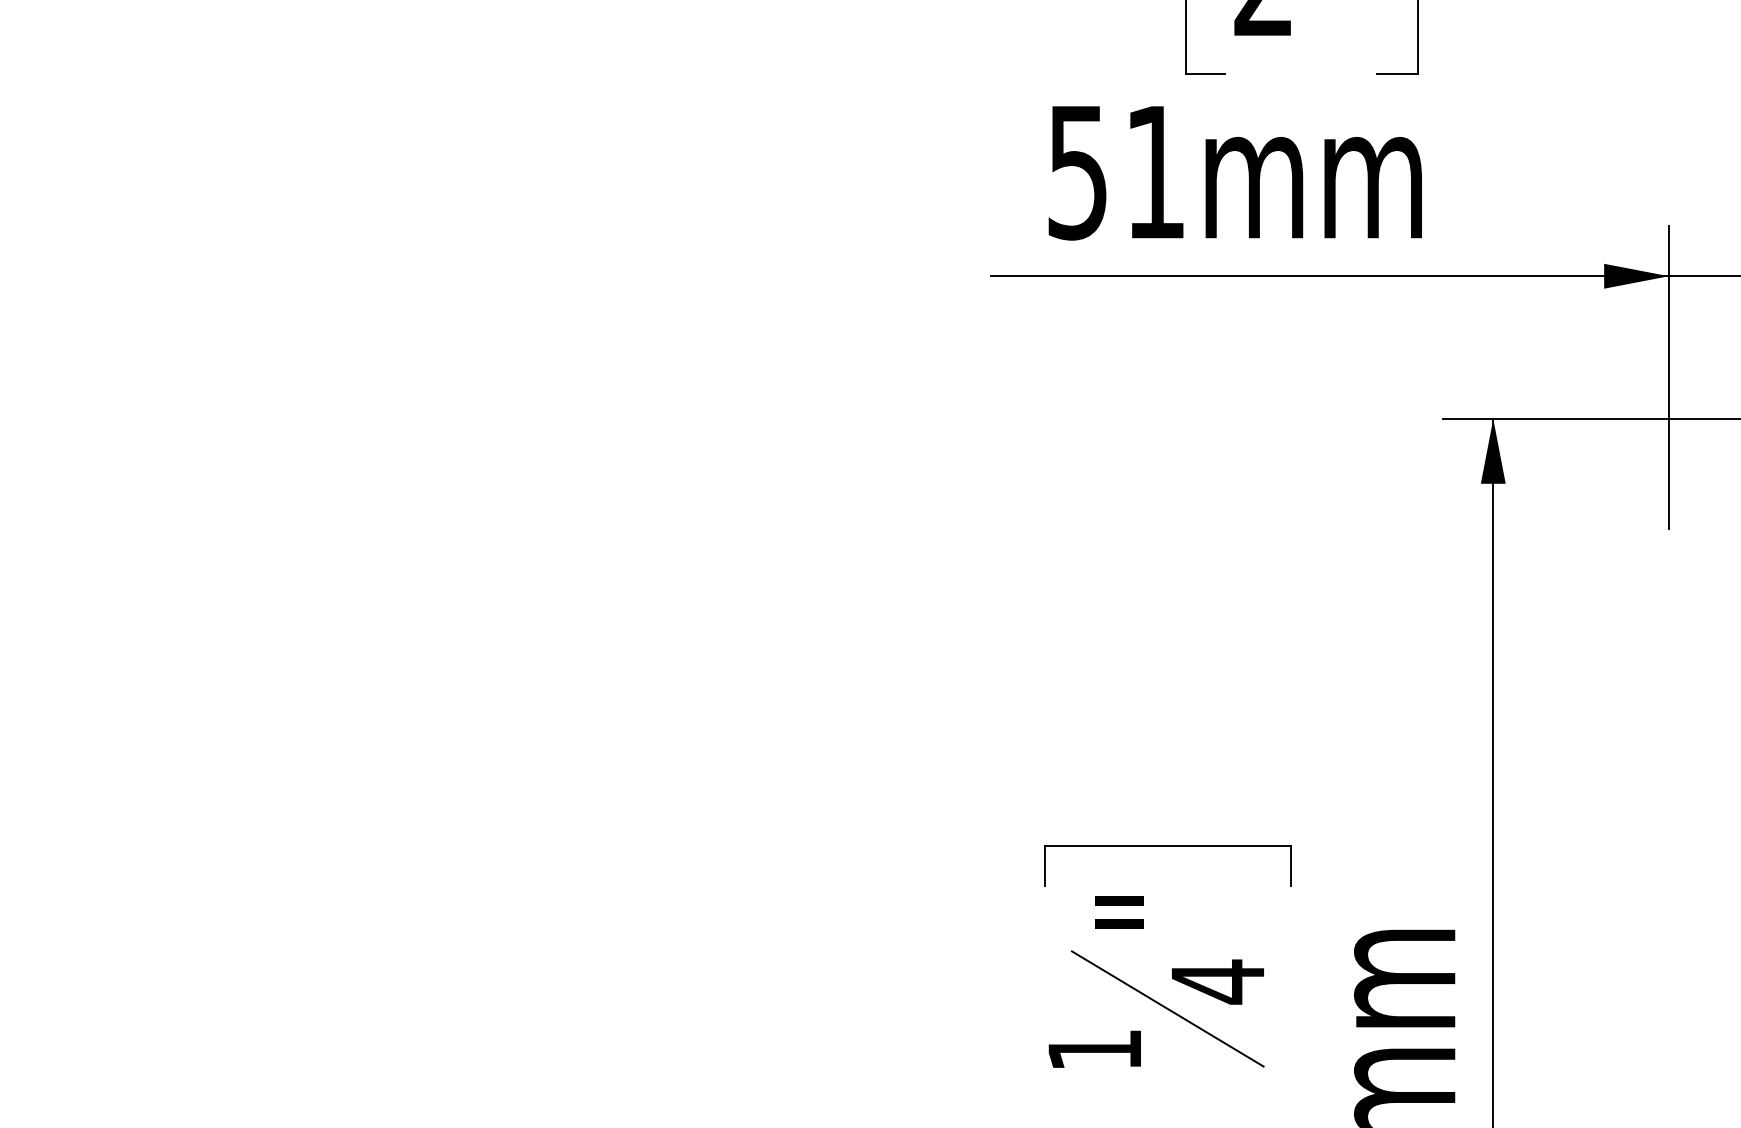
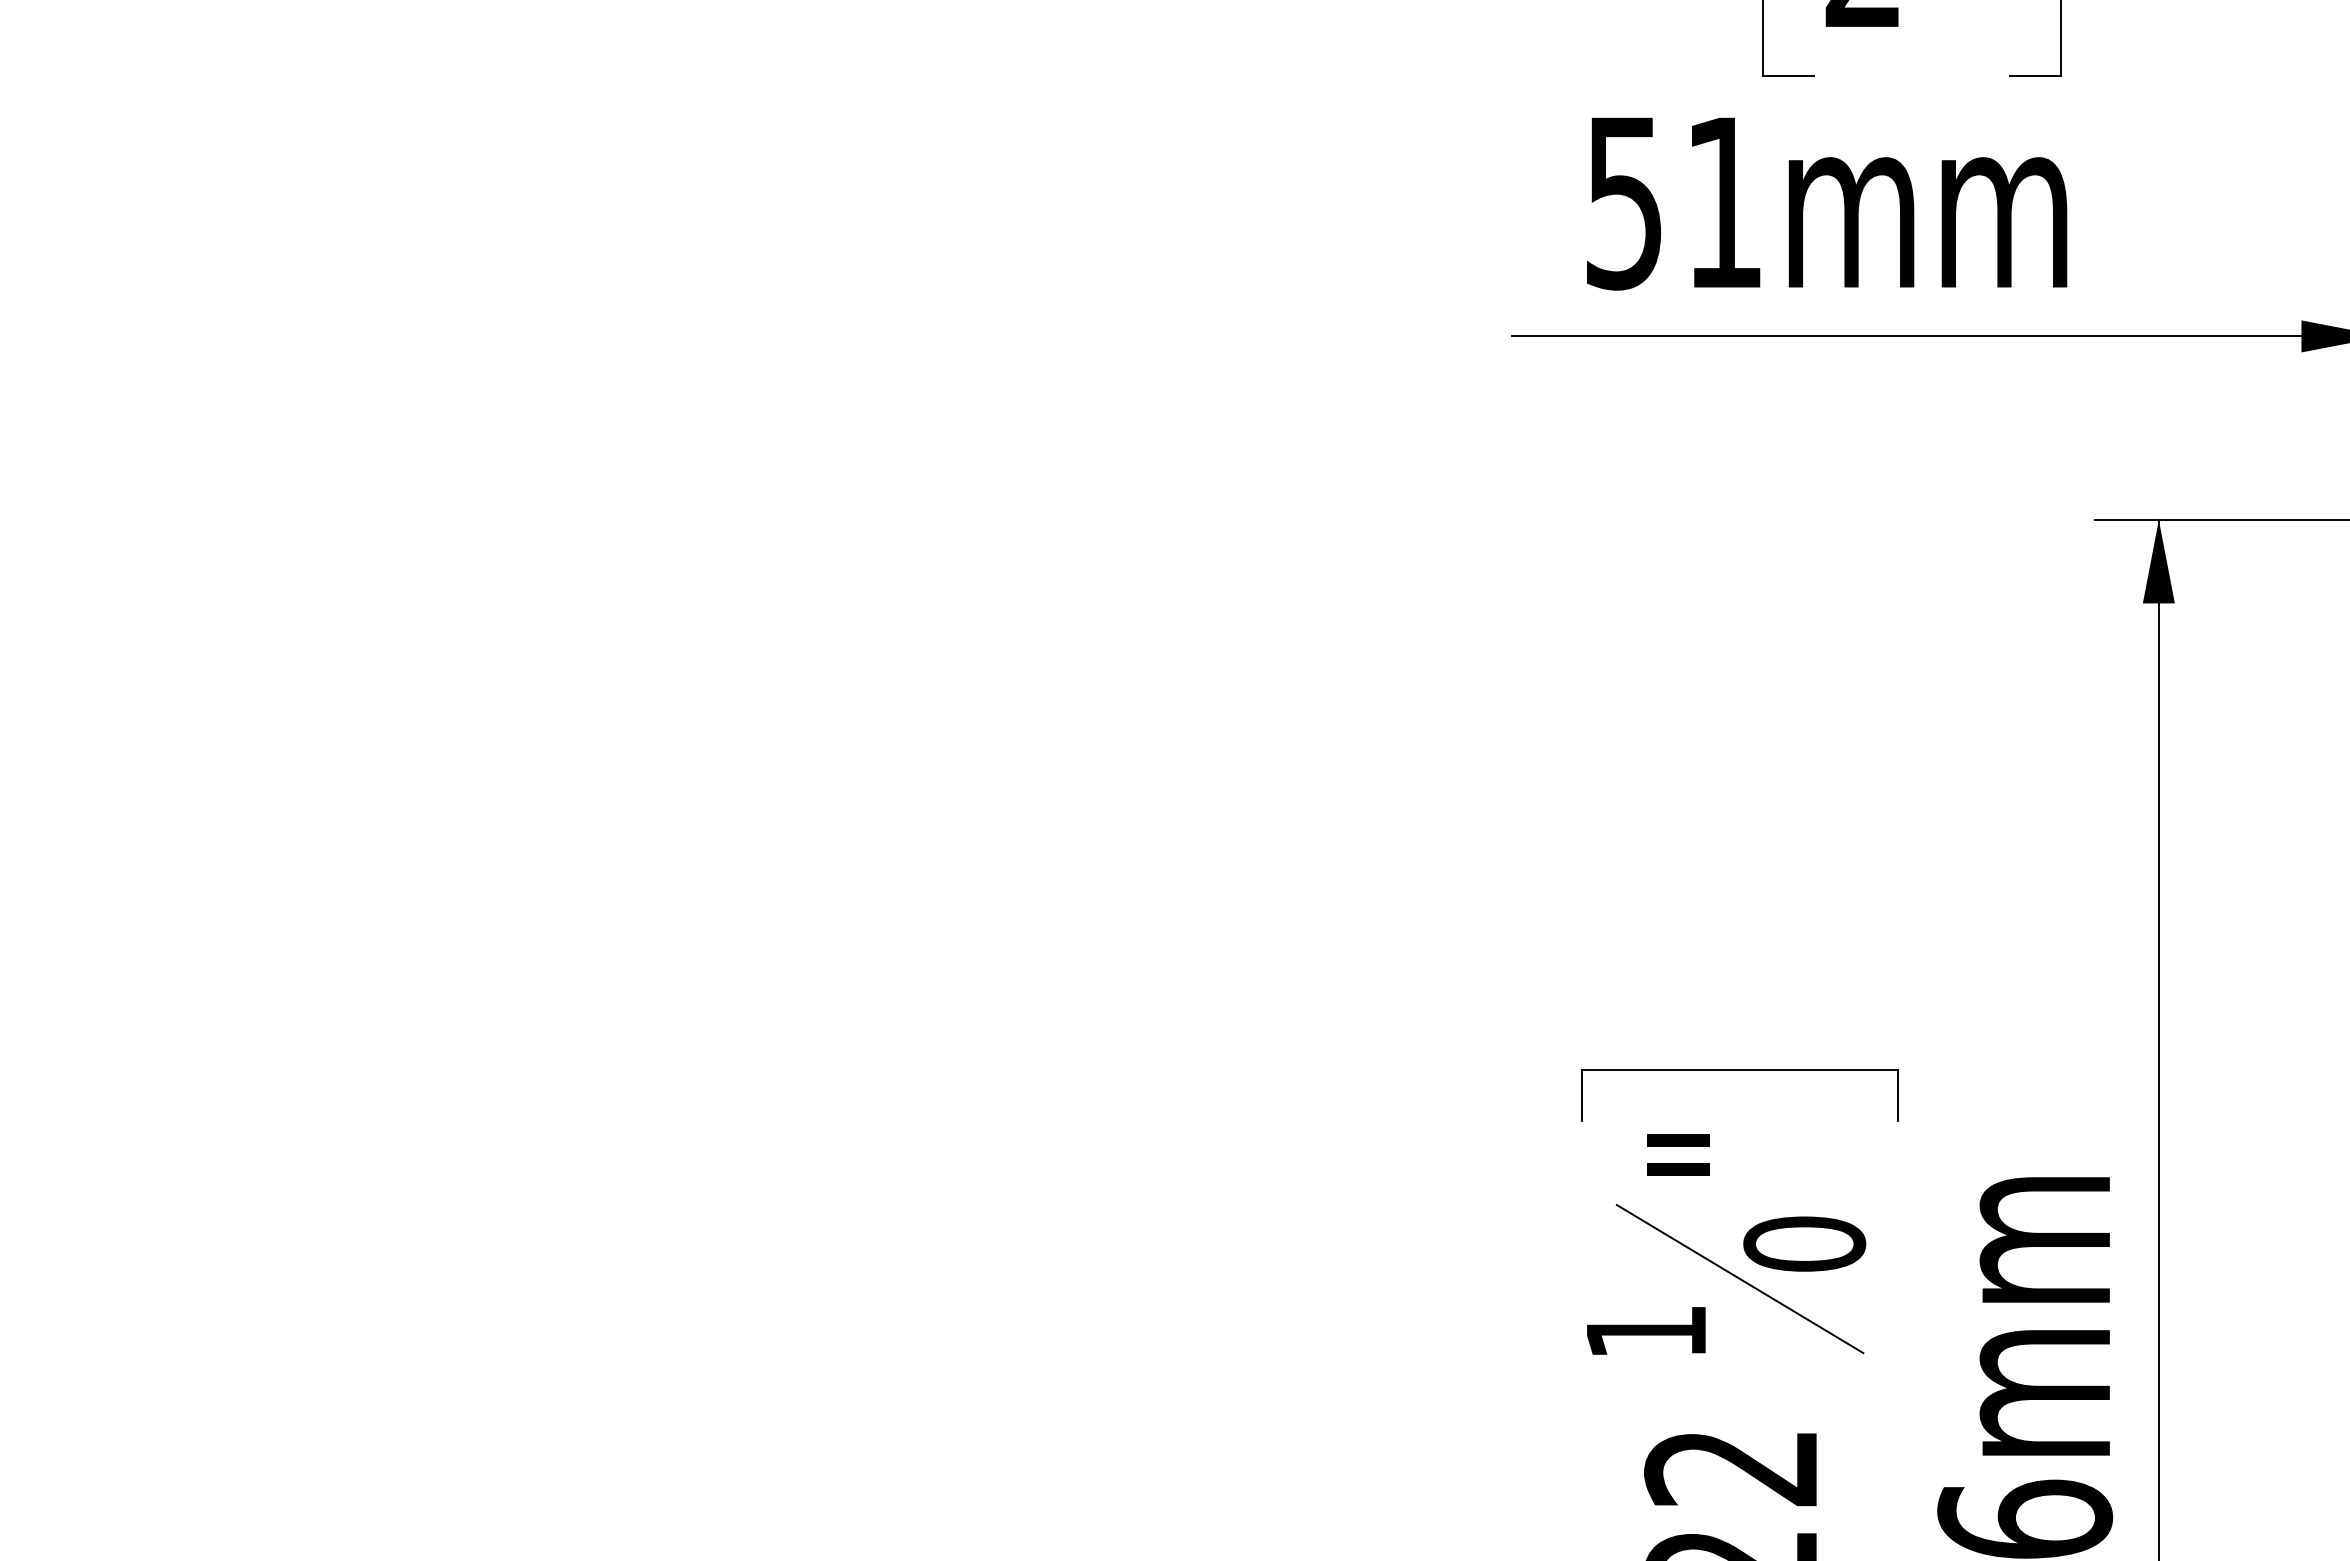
text: (1217, 982) -> (1804, 1244), 4 -> 0

